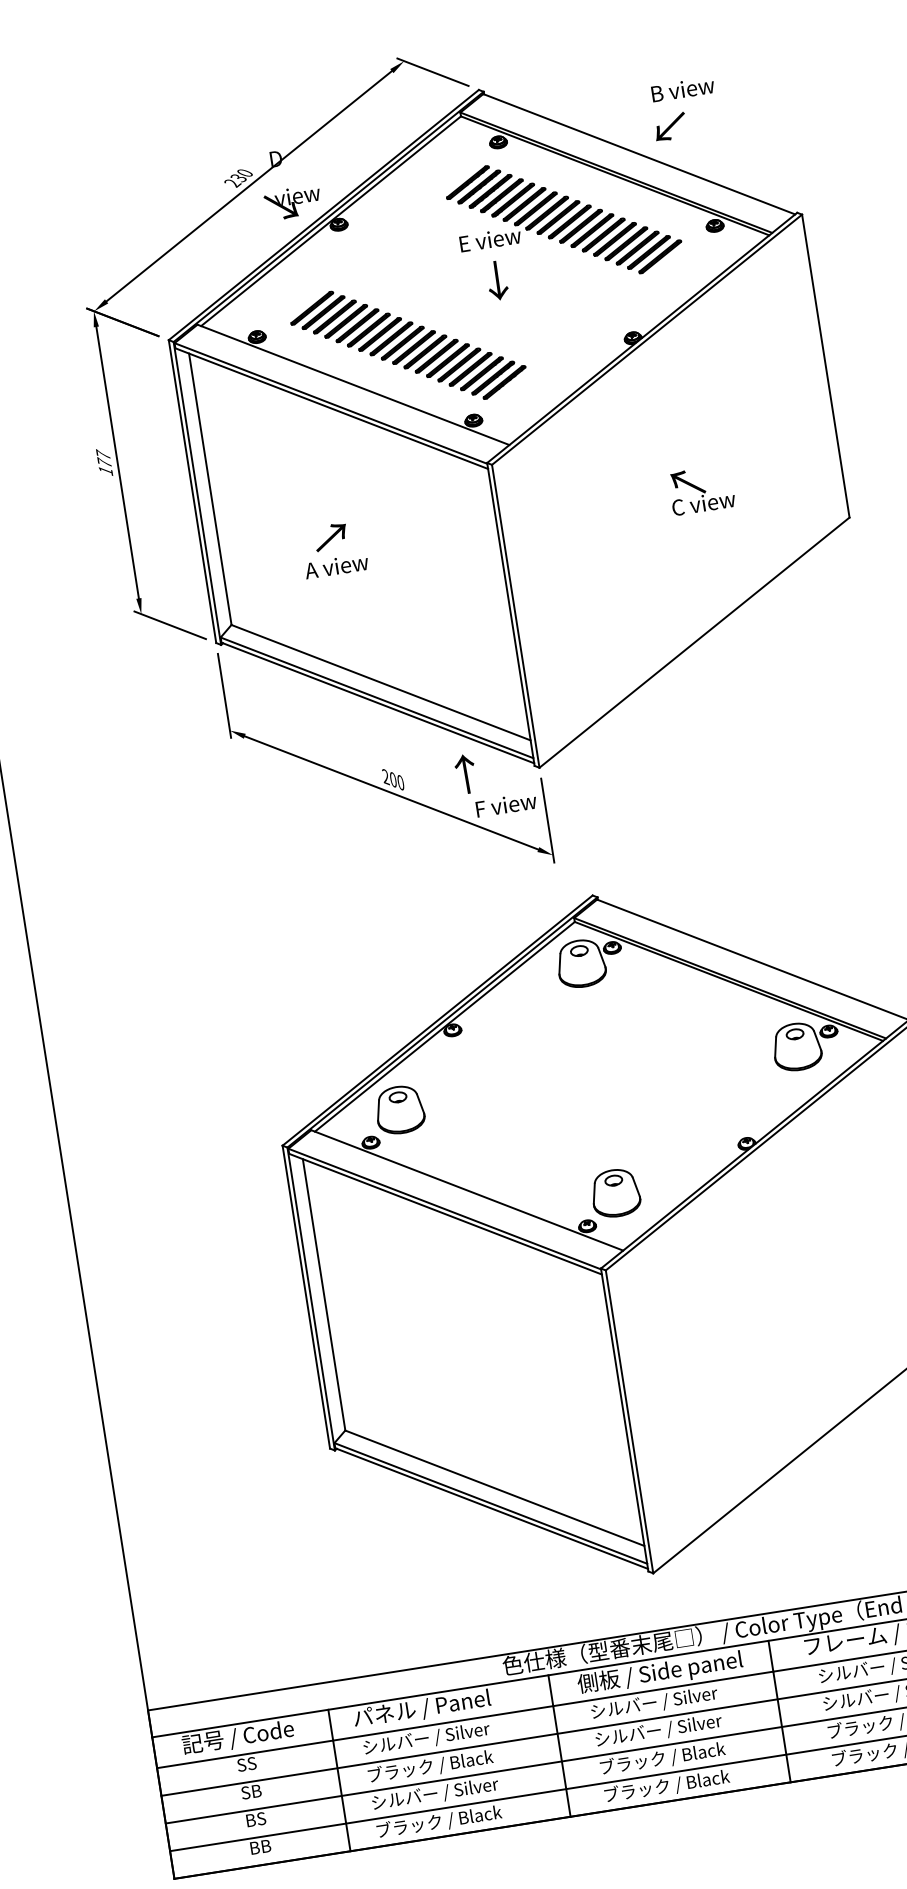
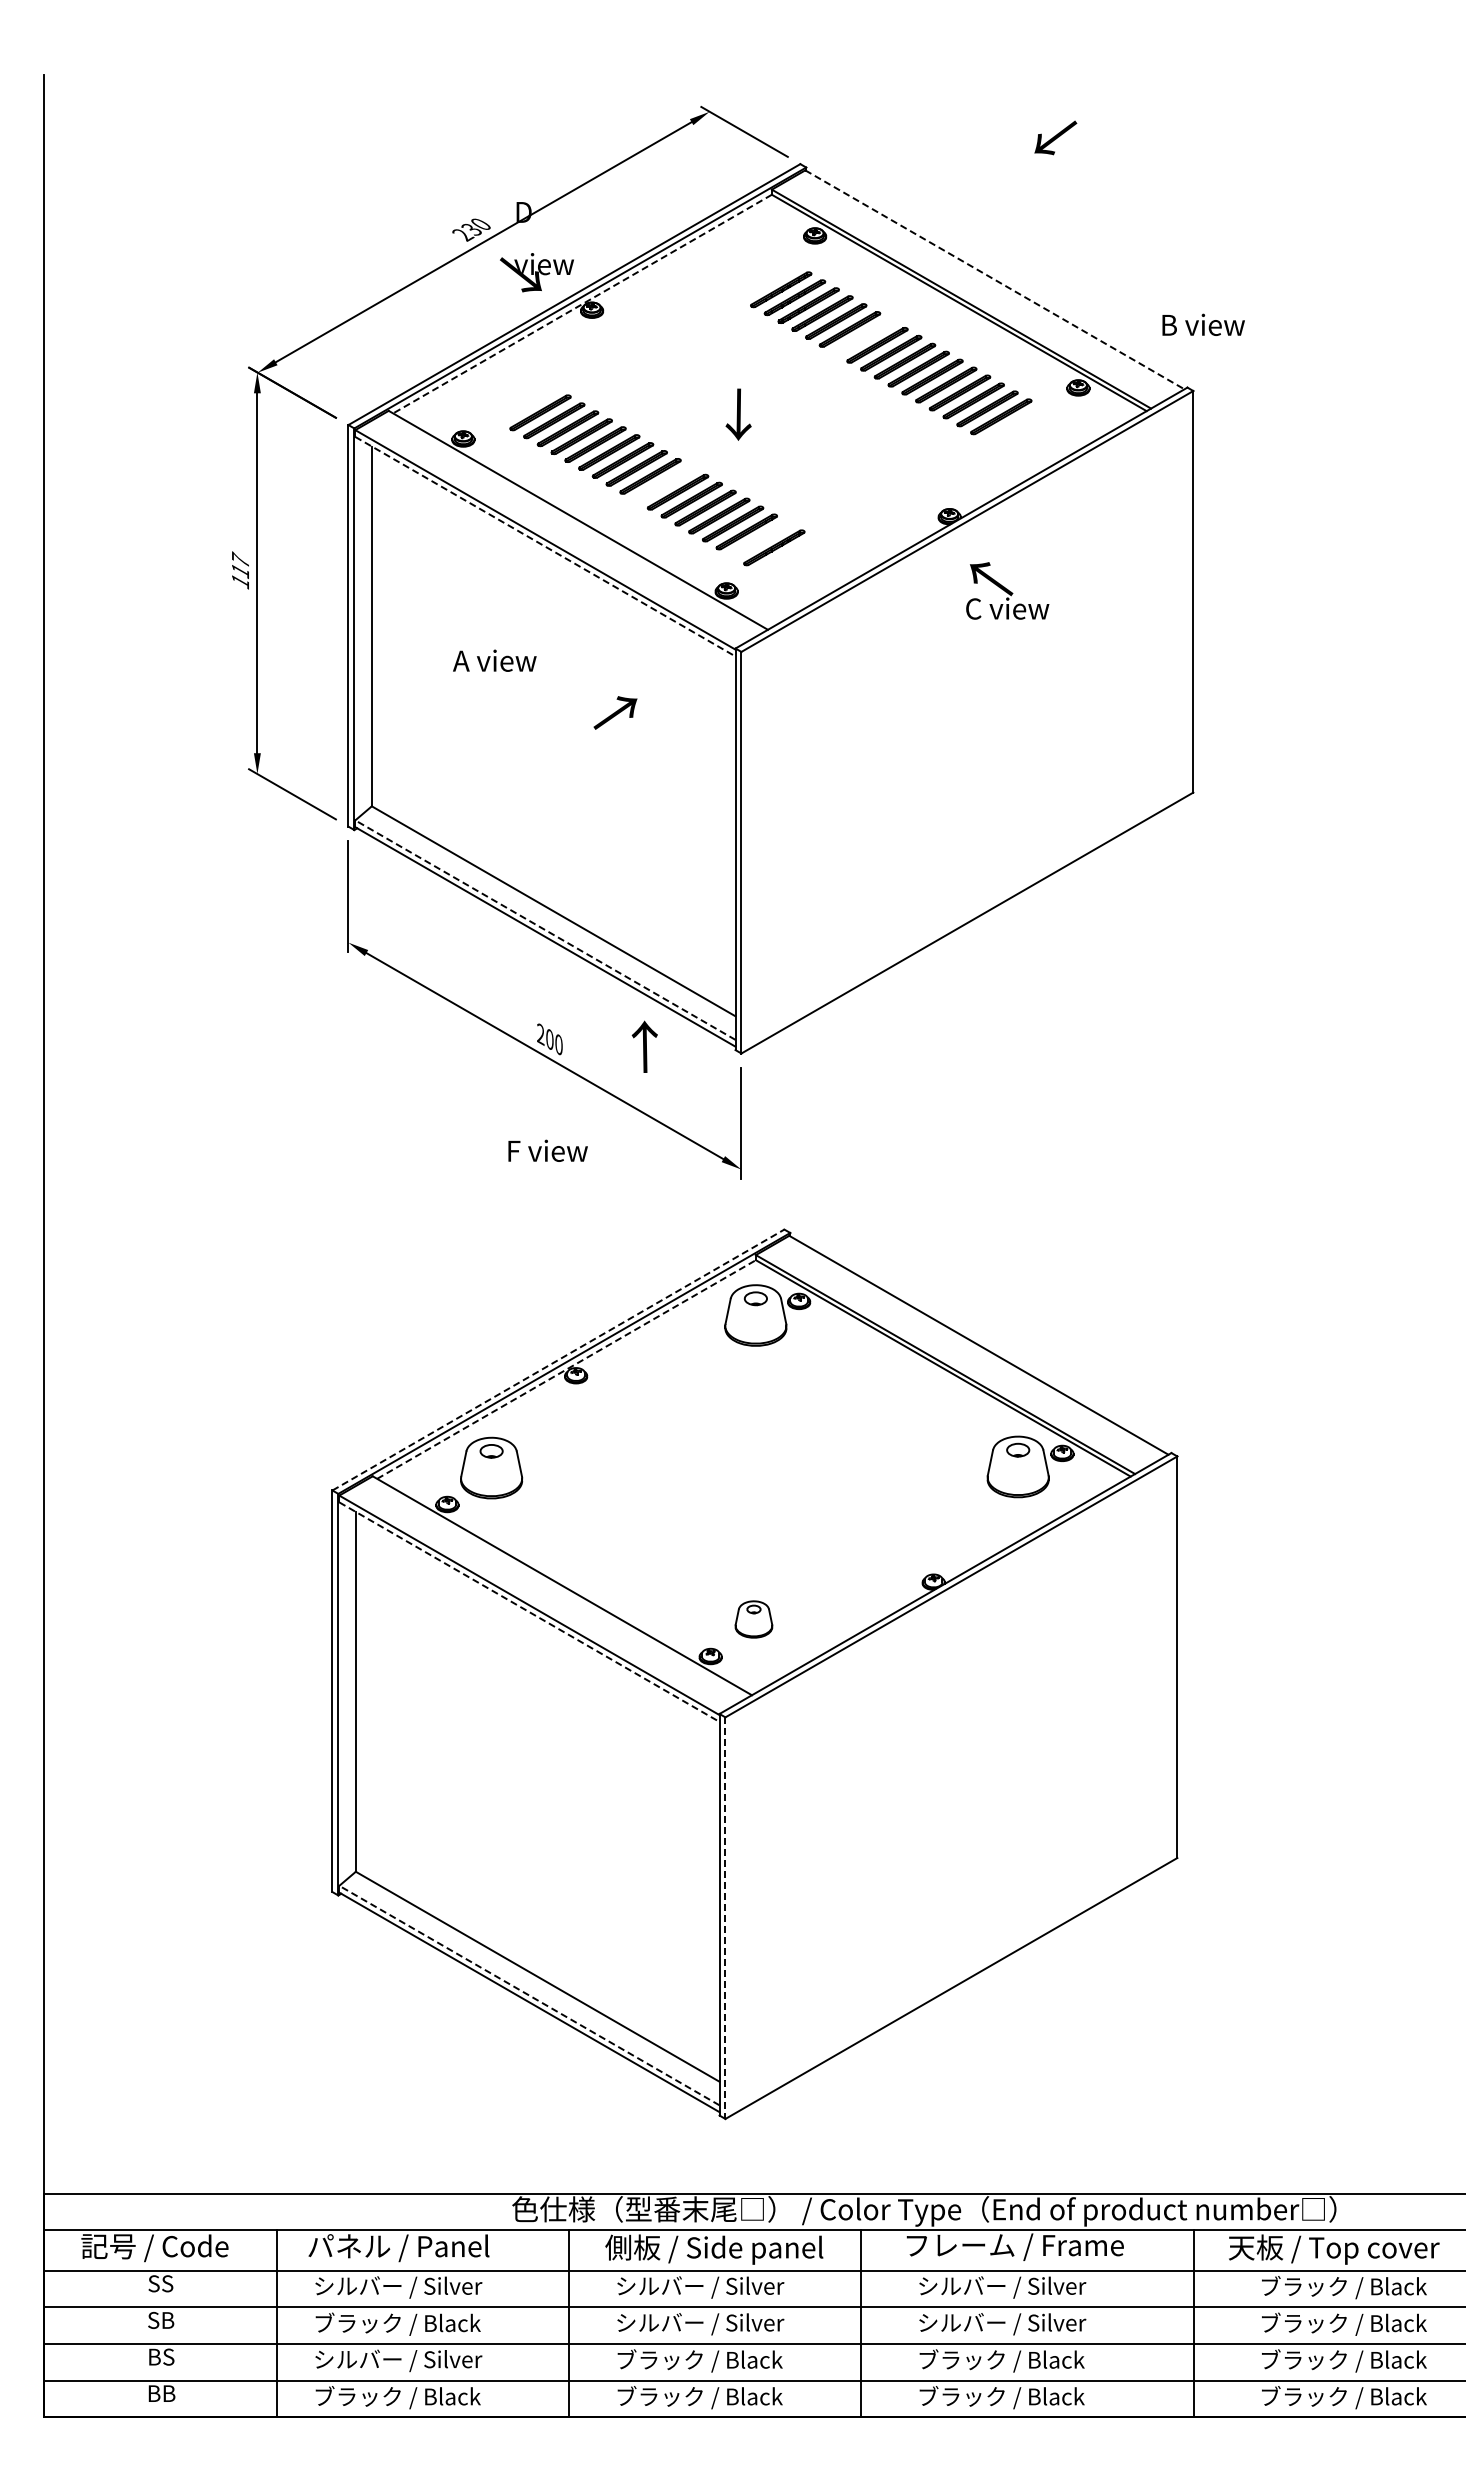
text: (682, 89) -> (1203, 324), moved
text: (670, 126) -> (1055, 137), moved
line: (638, 154) -> (994, 279), solid -> dashed
part: (467, 182) -> (767, 281), removed
line: (331, 221) -> (582, 304), solid -> dashed
part: (512, 232) -> (815, 355), removed
text: (497, 280) -> (738, 414), moved
part: (414, 347) -> (664, 484), removed
part: (493, 377) -> (760, 539), removed
line: (331, 408) -> (545, 546), solid -> dashed
text: (104, 461) -> (240, 569), 177 -> 117
text: (701, 489) -> (1007, 590), moved
text: (331, 536) -> (615, 712), moved
text: (336, 566) -> (494, 660), moved
line: (377, 698) -> (545, 930), solid -> dashed
text: (505, 804) -> (547, 1150), moved
line: (437, 1020) -> (558, 1360), solid -> dashed
line: (444, 1026) -> (566, 1369), solid -> dashed
part: (615, 1193) -> (753, 1619), size x0.6
line: (445, 1214) -> (529, 1612), solid -> dashed
line: (629, 1422) -> (725, 1918), solid -> dashed
line: (490, 1503) -> (529, 1995), solid -> dashed

